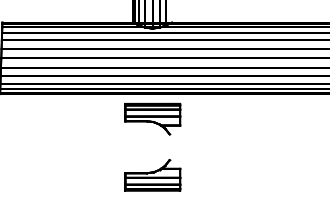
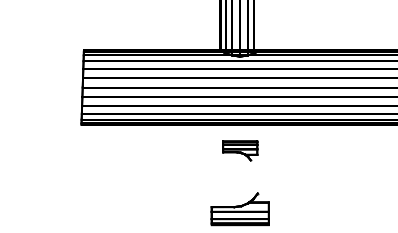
part: (151, 118) -> (239, 150), size x0.6

